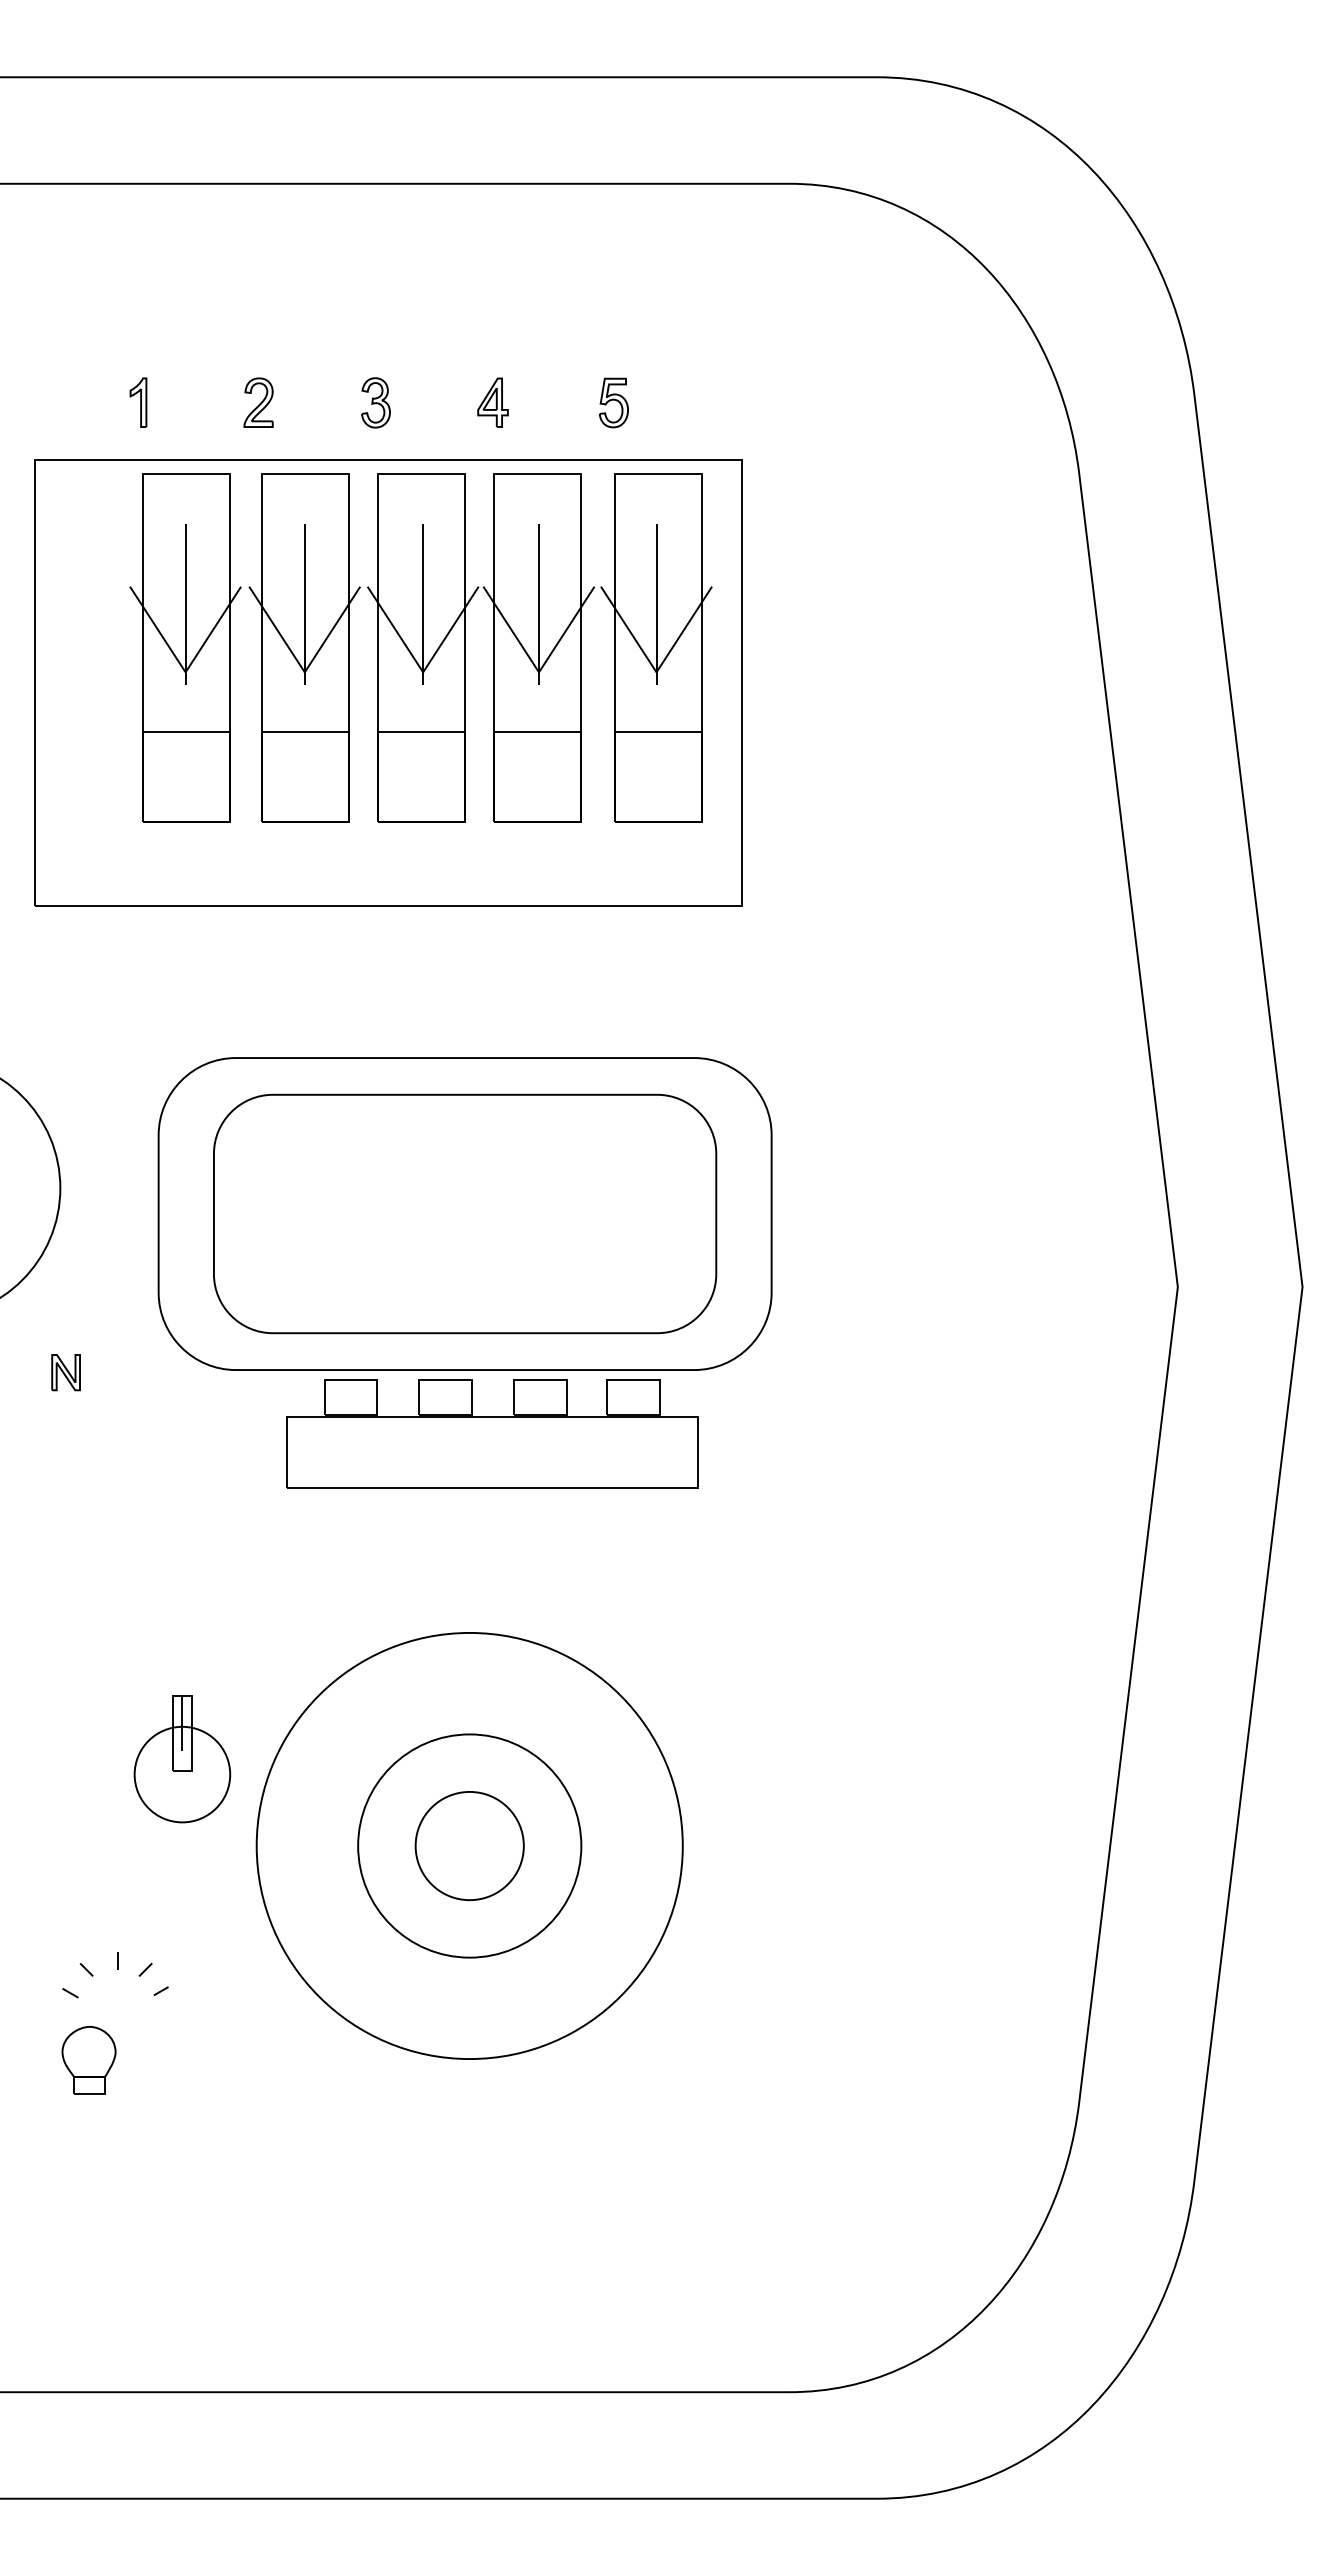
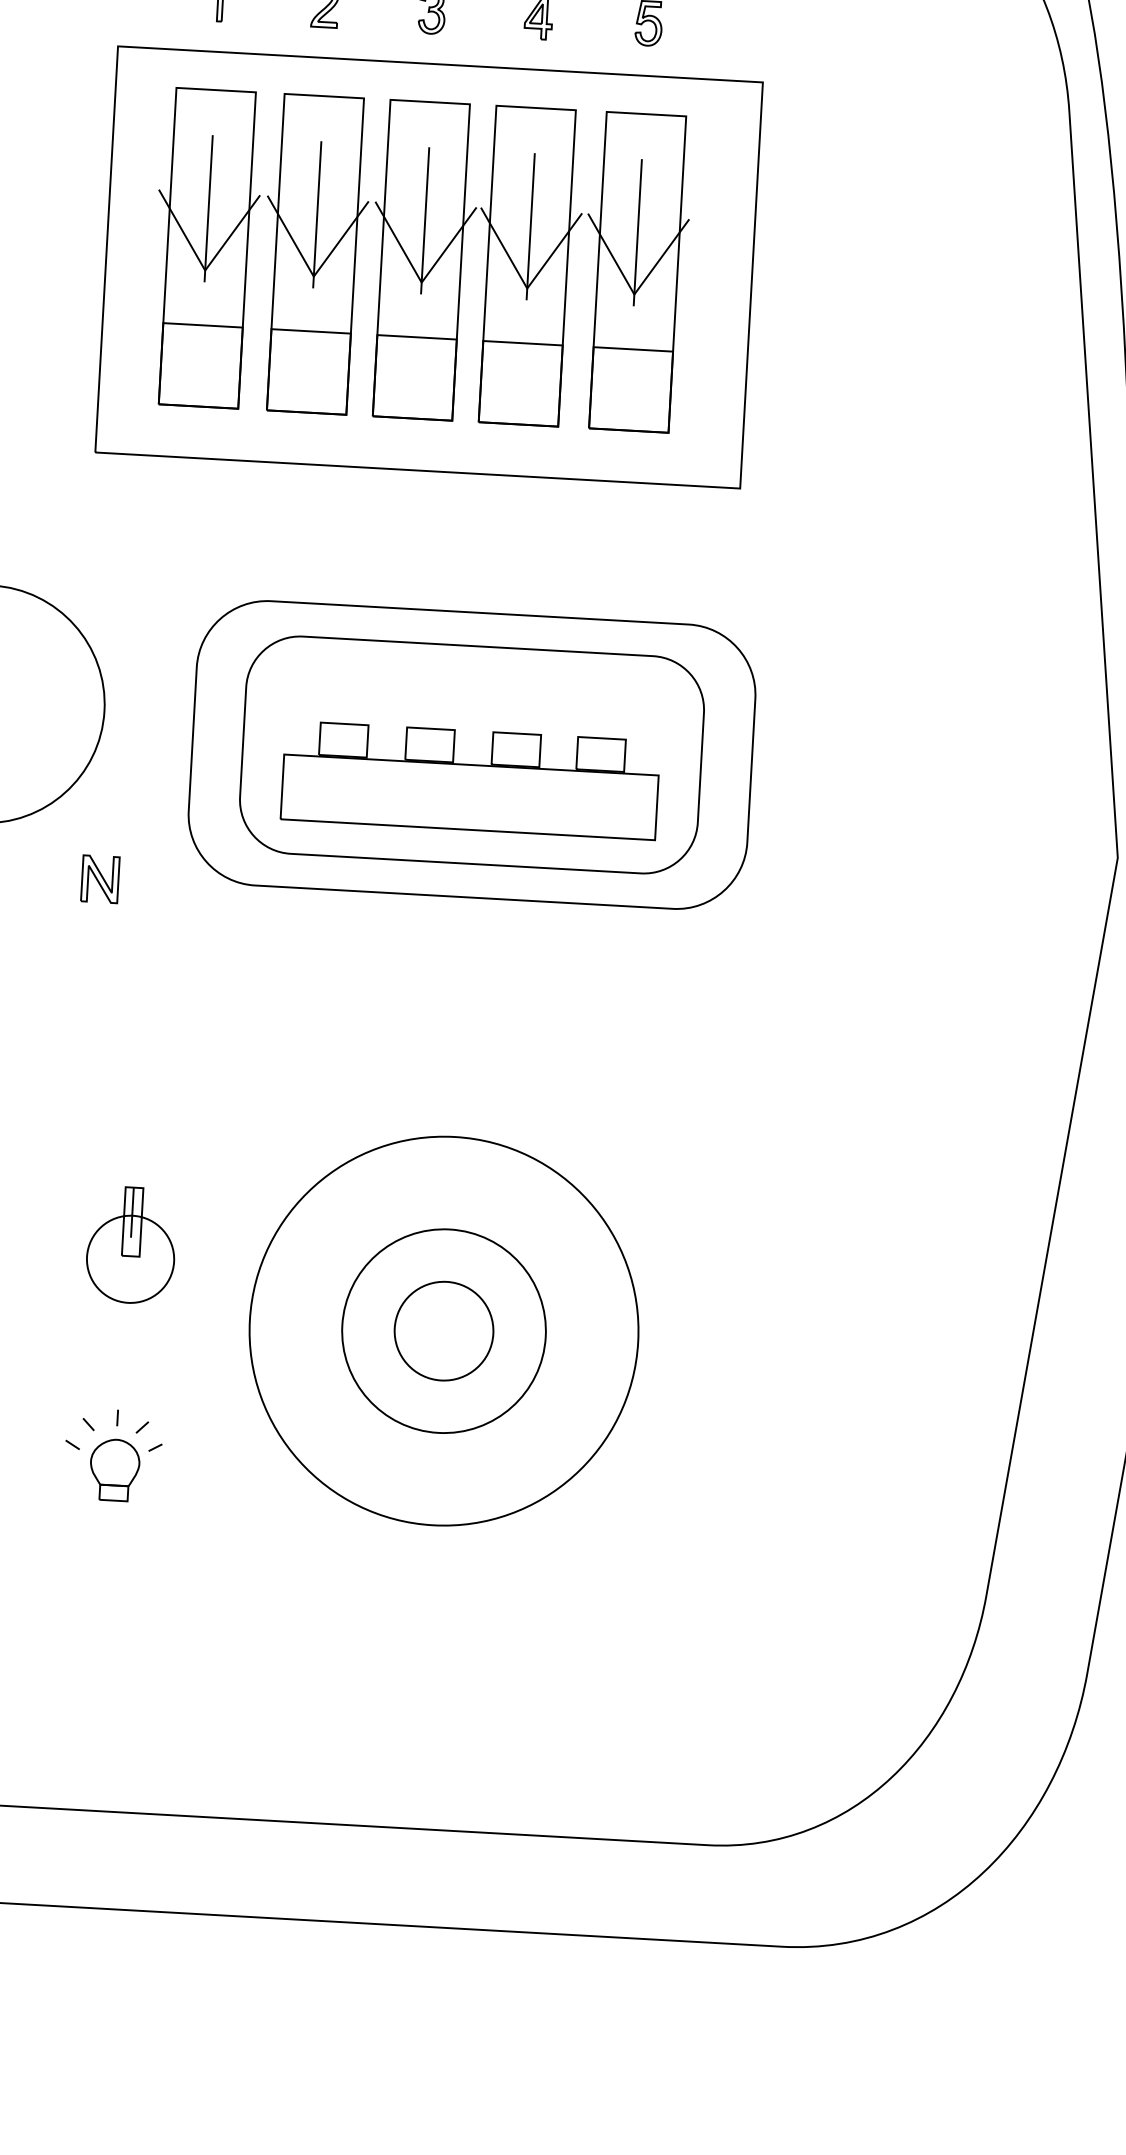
part: (420, 647) -> (420, 259), moved
part: (65, 1372) -> (99, 879), size x1.43
part: (492, 1433) -> (470, 780), moved
part: (182, 1759) -> (131, 1245), moved
part: (88, 2060) -> (114, 1470), moved

